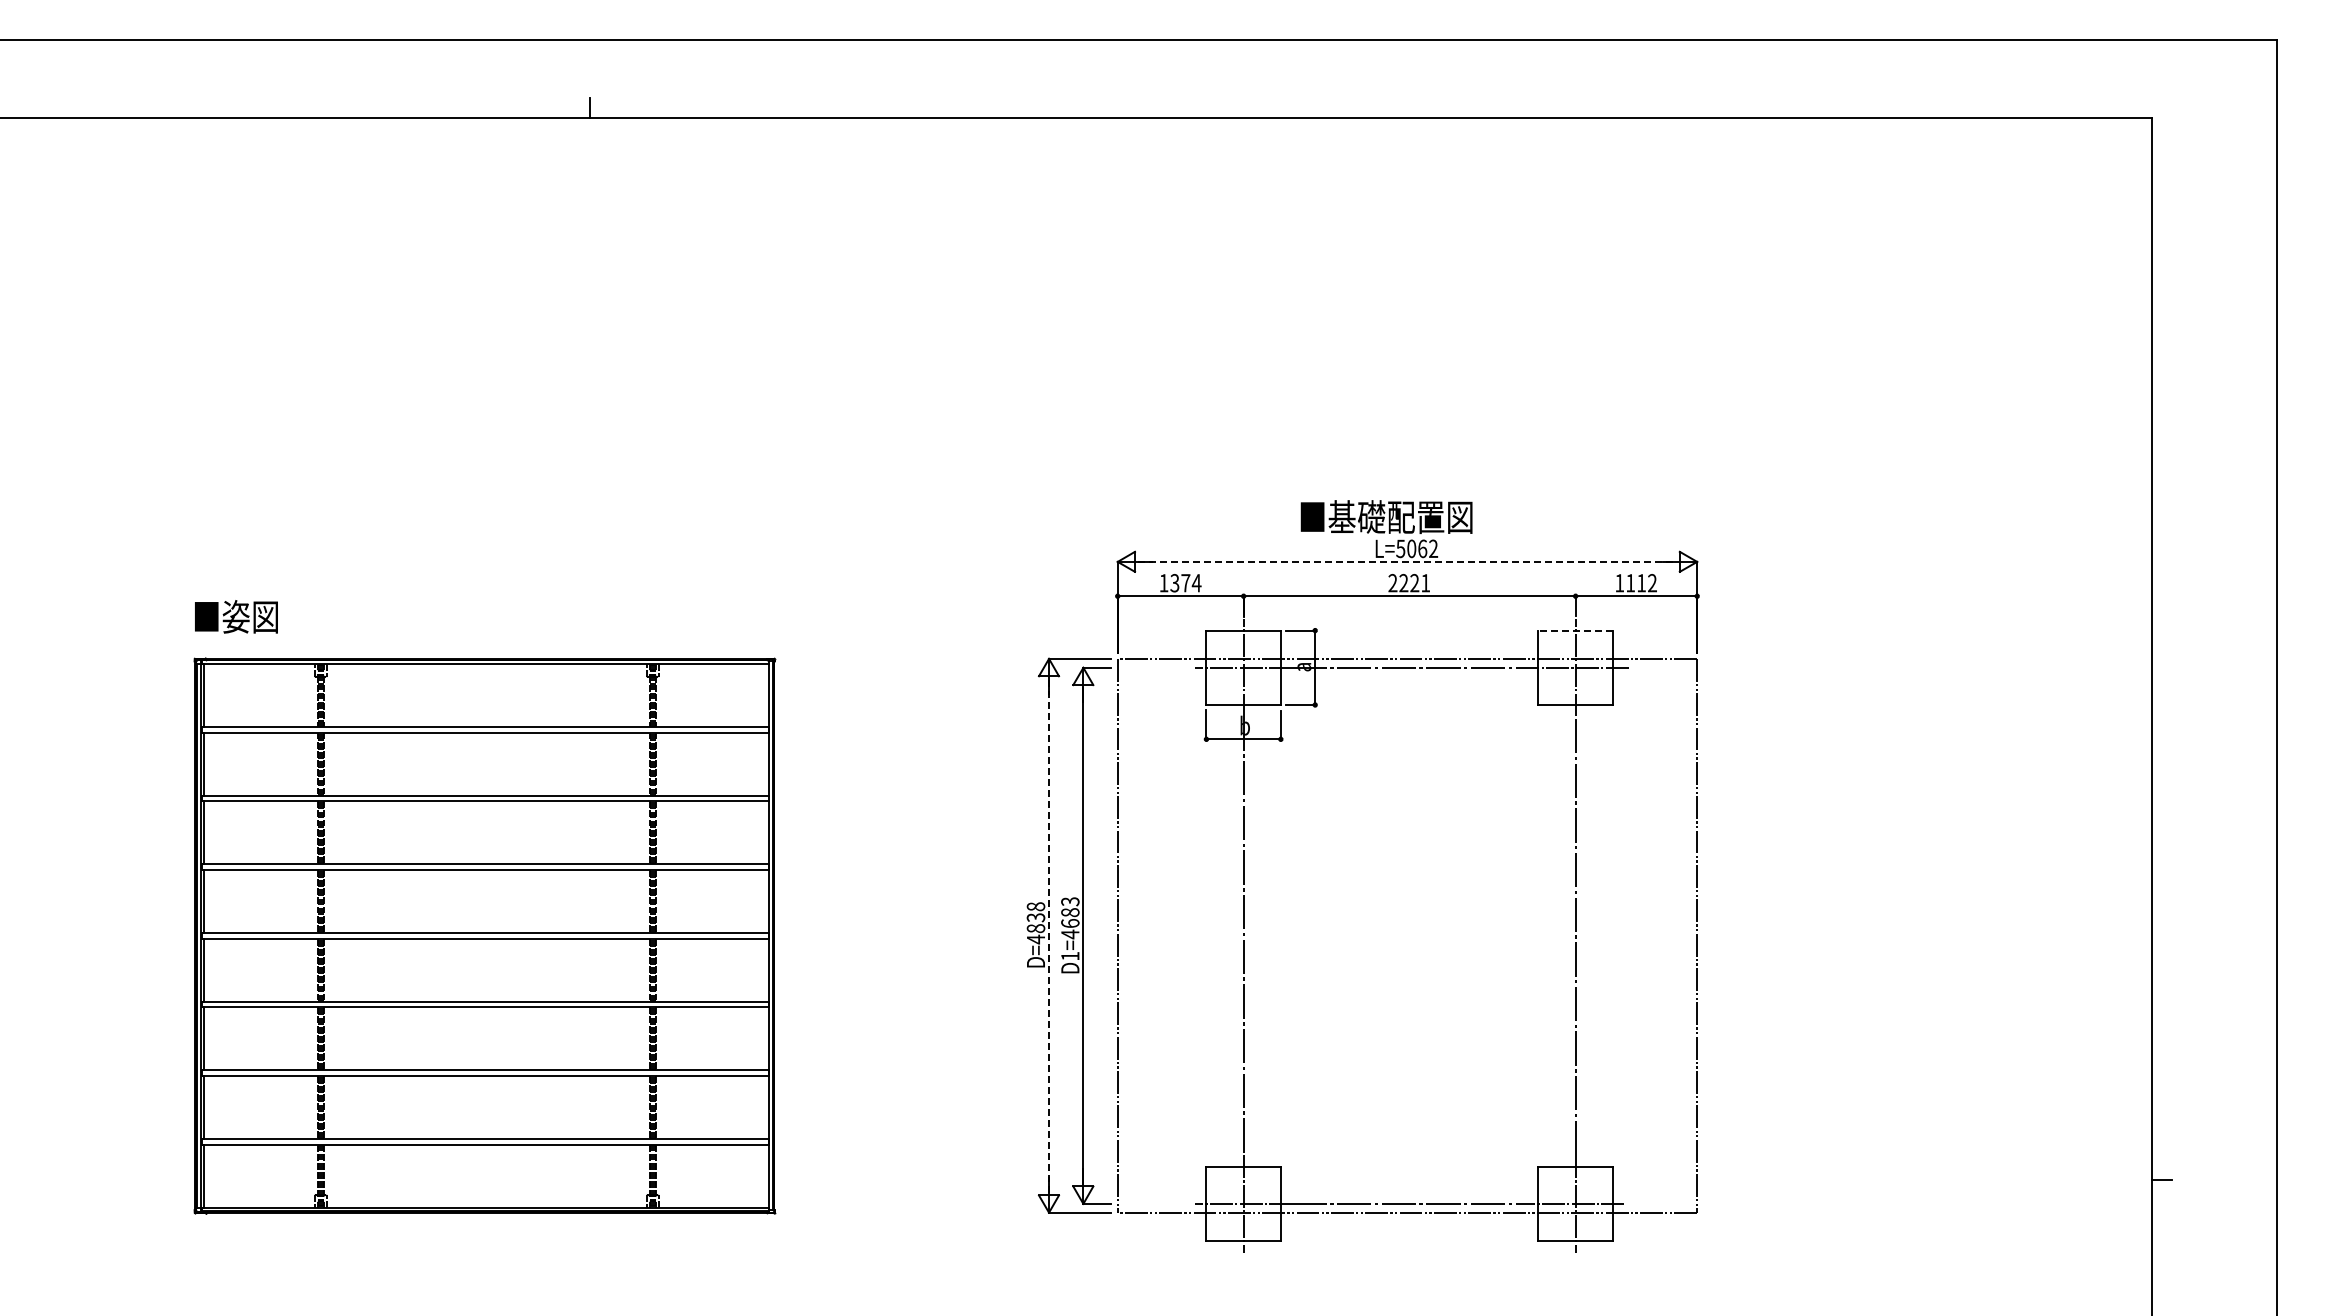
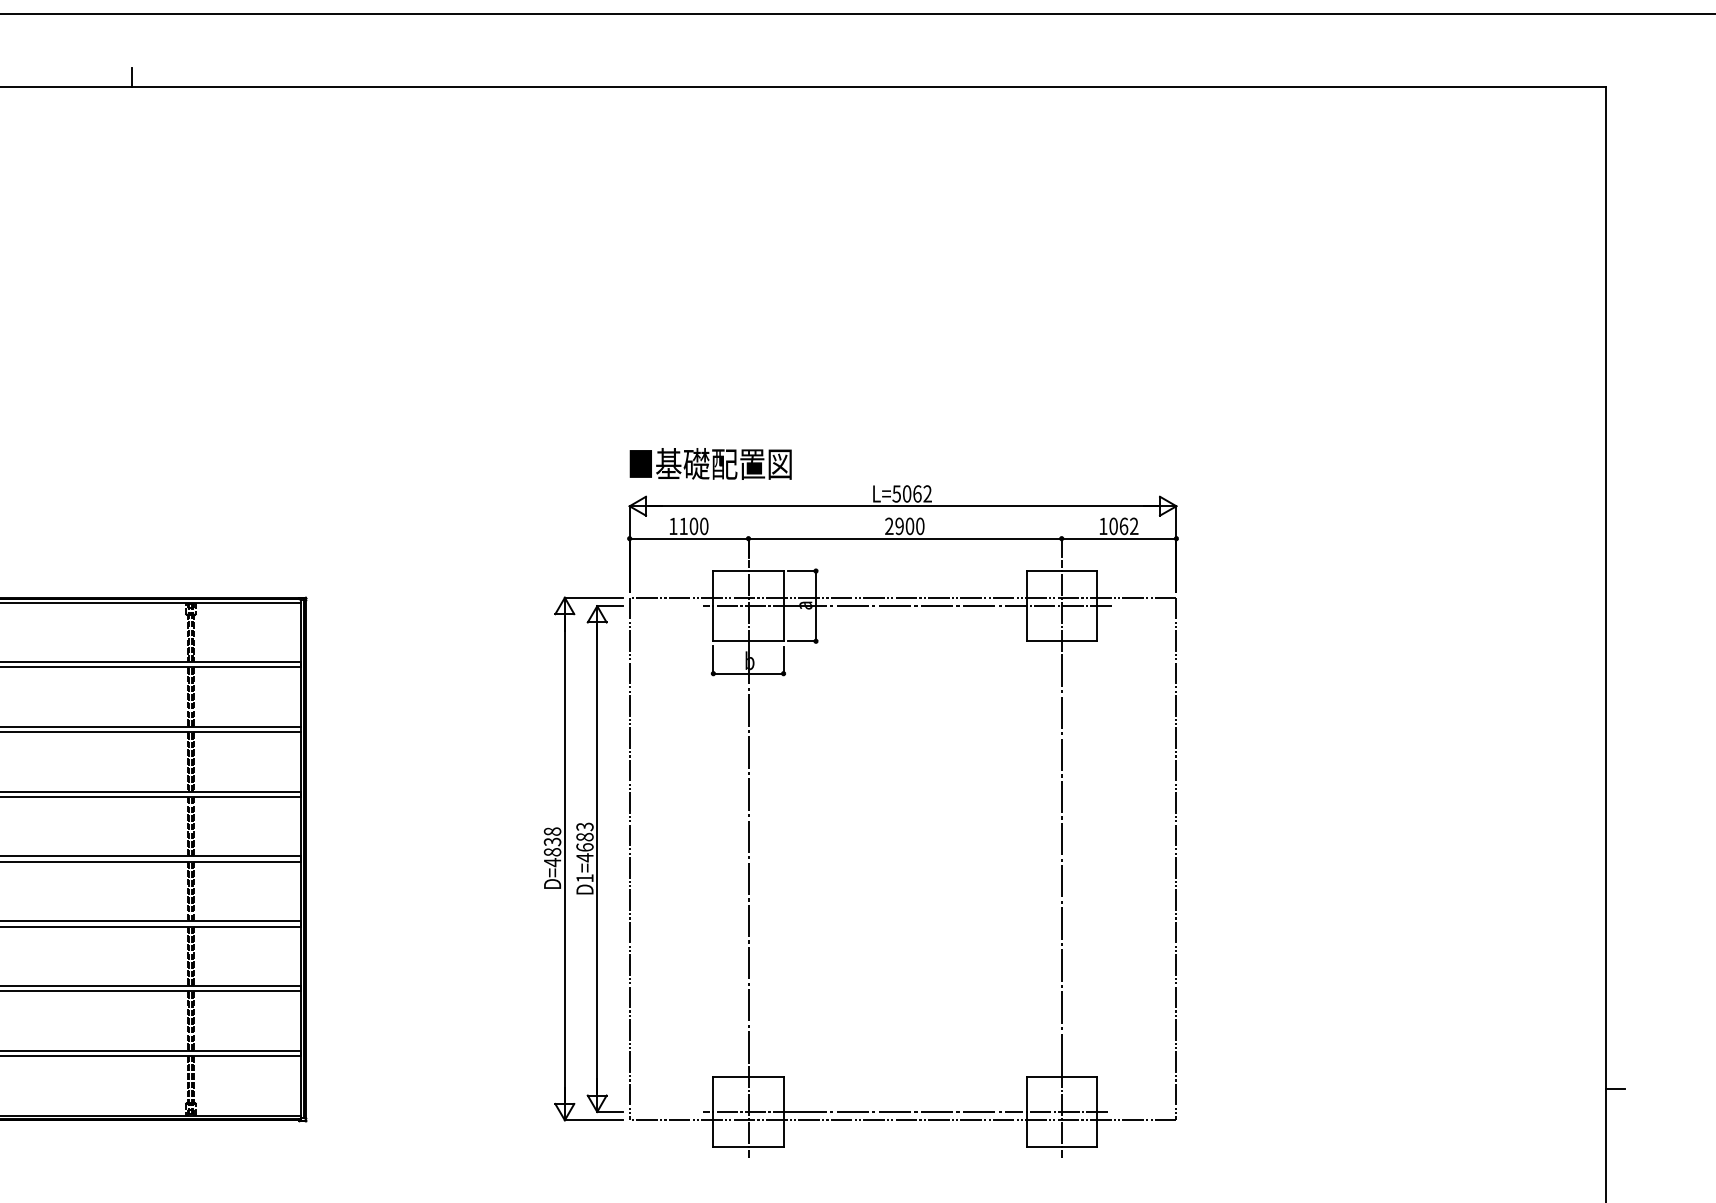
text: (1386, 516) -> (710, 463), moved
line: (1407, 561) -> (903, 505), dashed -> solid
text: (1185, 583) -> (693, 526), 1374 -> 1100
text: (1414, 583) -> (909, 526), 2221 -> 2900
text: (1636, 583) -> (1119, 526), 1112 -> 1062
line: (1575, 630) -> (1061, 570), dashed -> solid
line: (1049, 935) -> (565, 858), dashed -> solid

